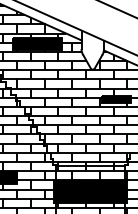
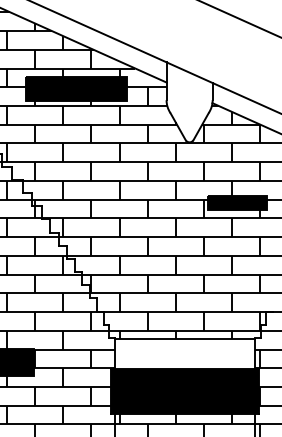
hatch: (90, 172) -> (184, 352), removed

